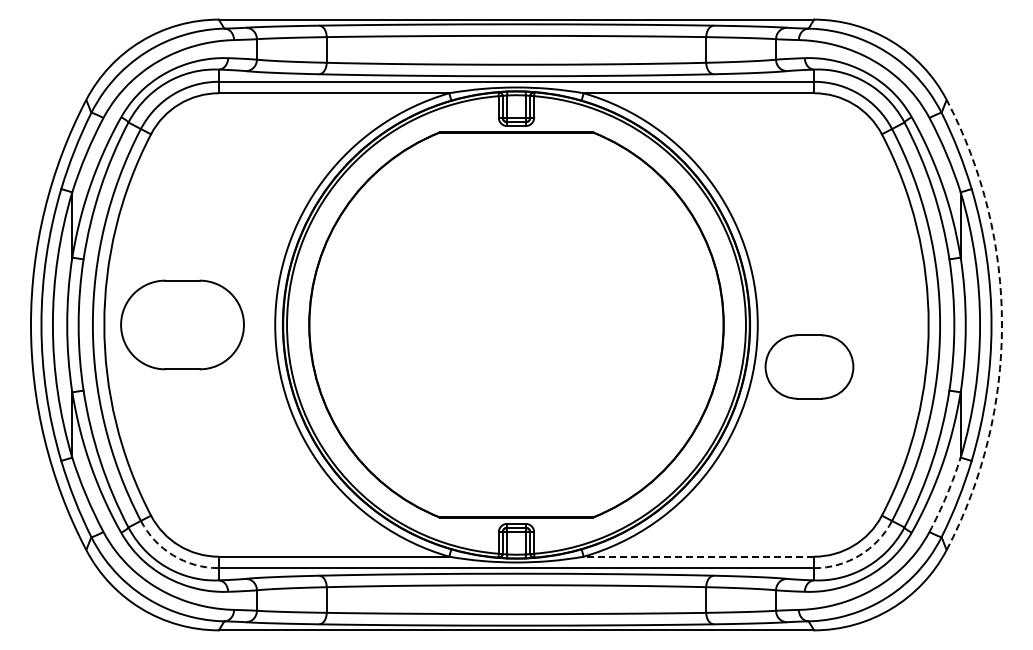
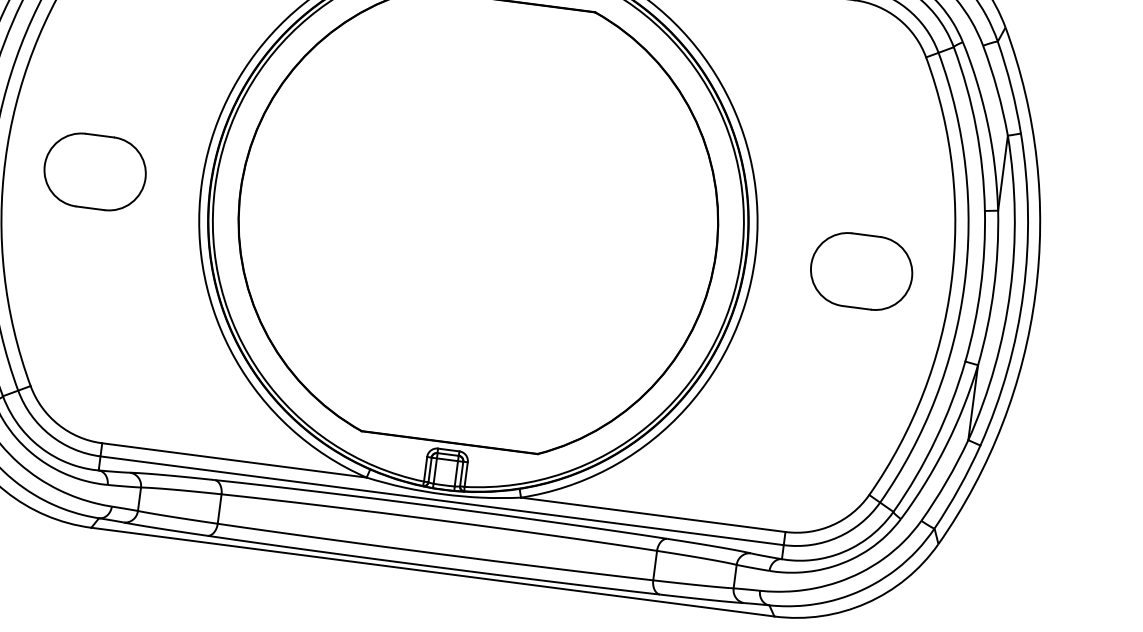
part: (182, 324) -> (95, 171), size x0.71
arc: (1002, 324) -> (1036, 293), dashed -> solid
part: (809, 366) -> (861, 270), moved
arc: (946, 495) -> (946, 481), dashed -> solid
arc: (173, 555) -> (50, 435), dashed -> solid
arc: (859, 555) -> (837, 537), dashed -> solid
line: (698, 556) -> (652, 514), dashed -> solid

